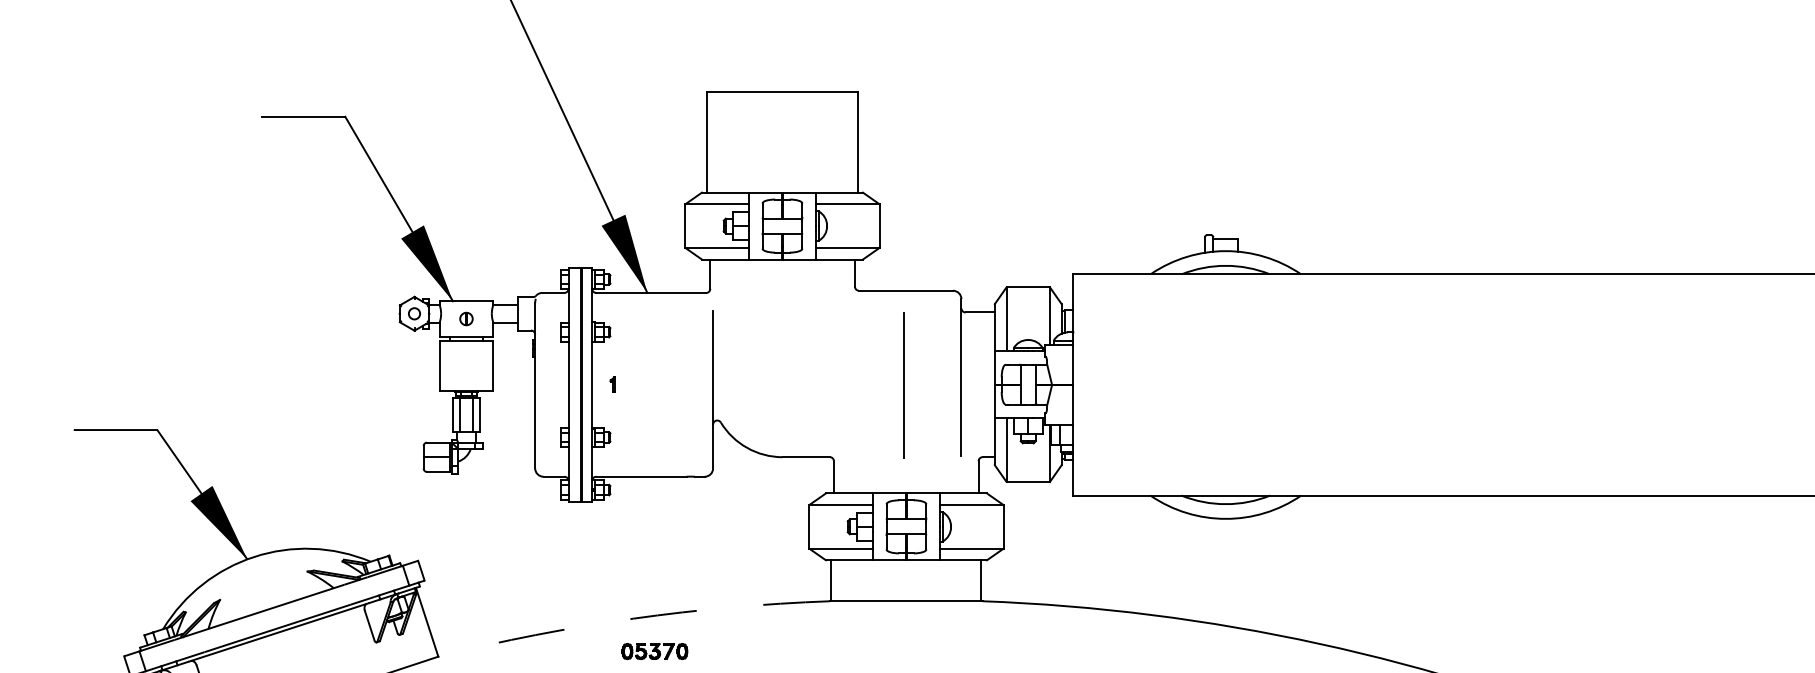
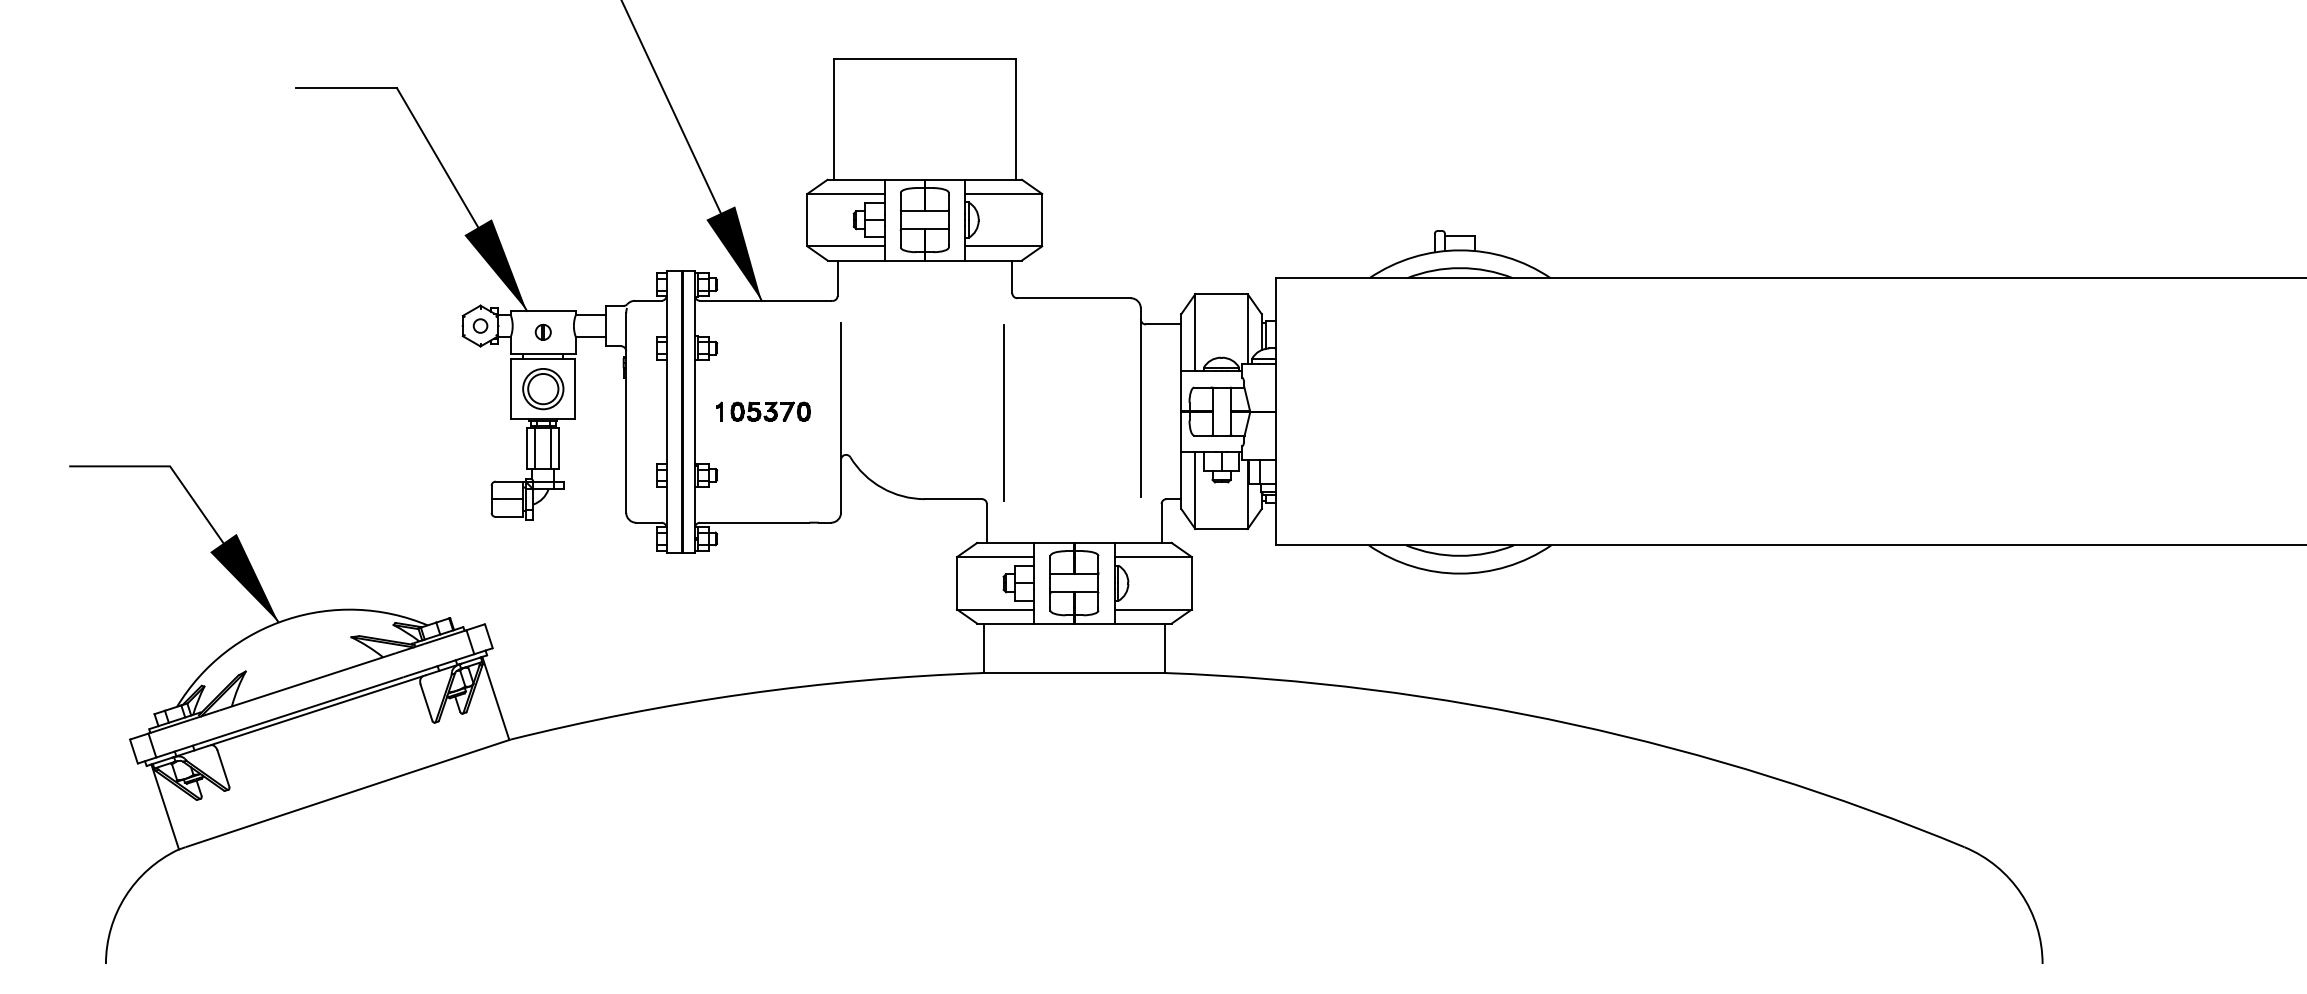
part: (466, 366) -> (543, 389), added
line: (903, 385) -> (1003, 412), moved
arc: (633, 618) -> (744, 694), dashed -> solid
part: (654, 651) -> (770, 411), moved

